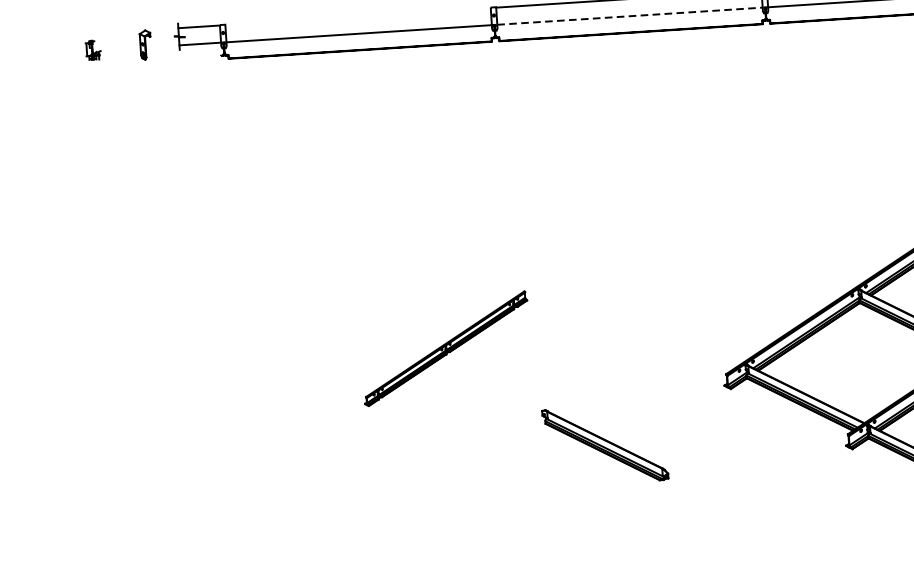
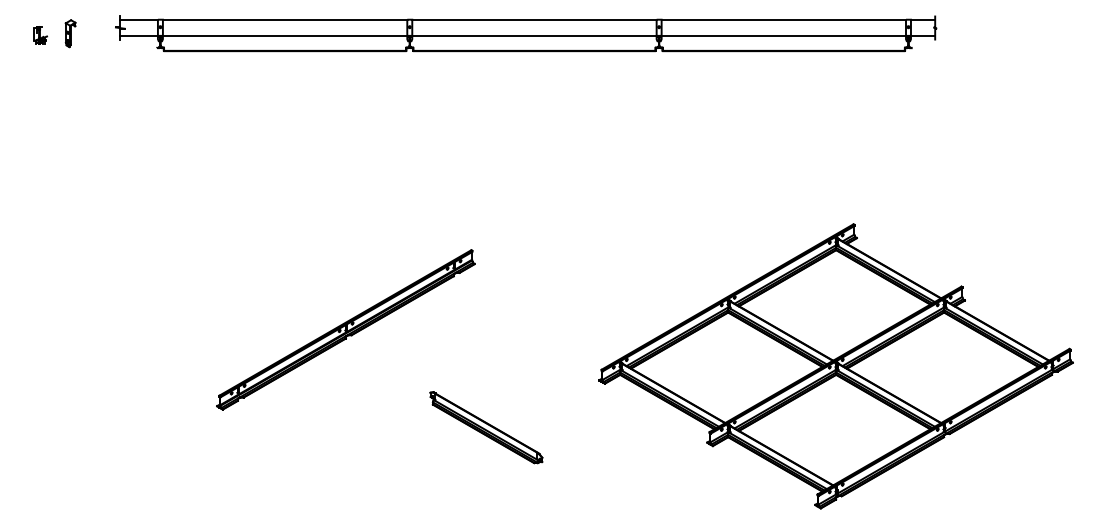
line: (630, 15) -> (534, 35), dashed -> solid
line: (357, 17) -> (284, 20), added
part: (145, 44) -> (70, 33), moved
part: (445, 348) -> (345, 329), size x1.67

